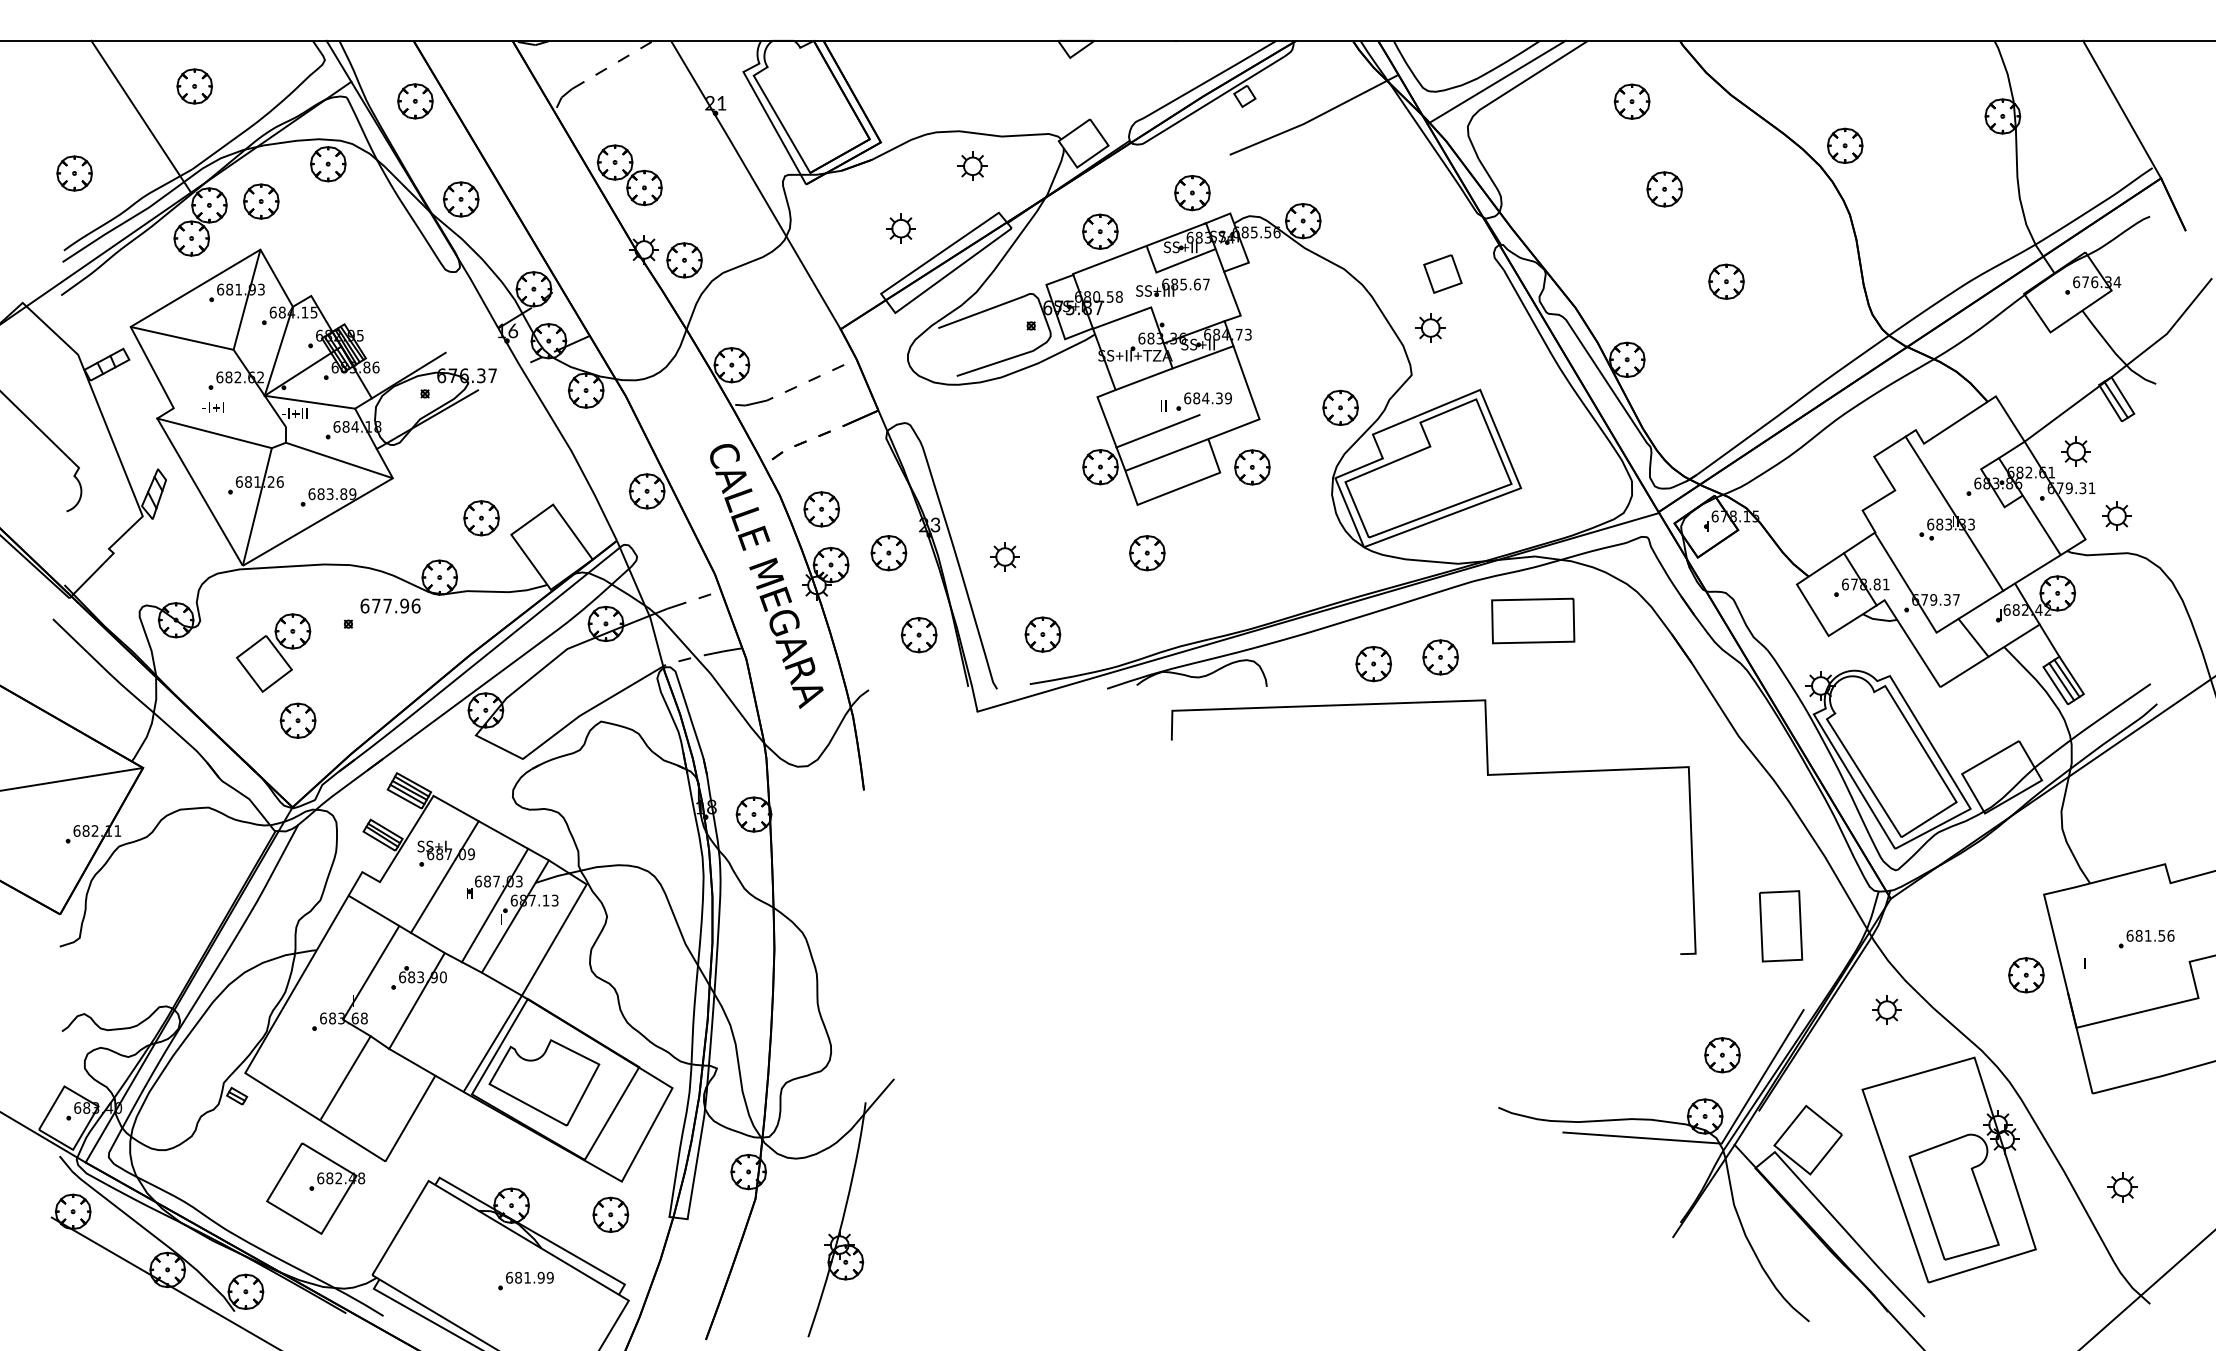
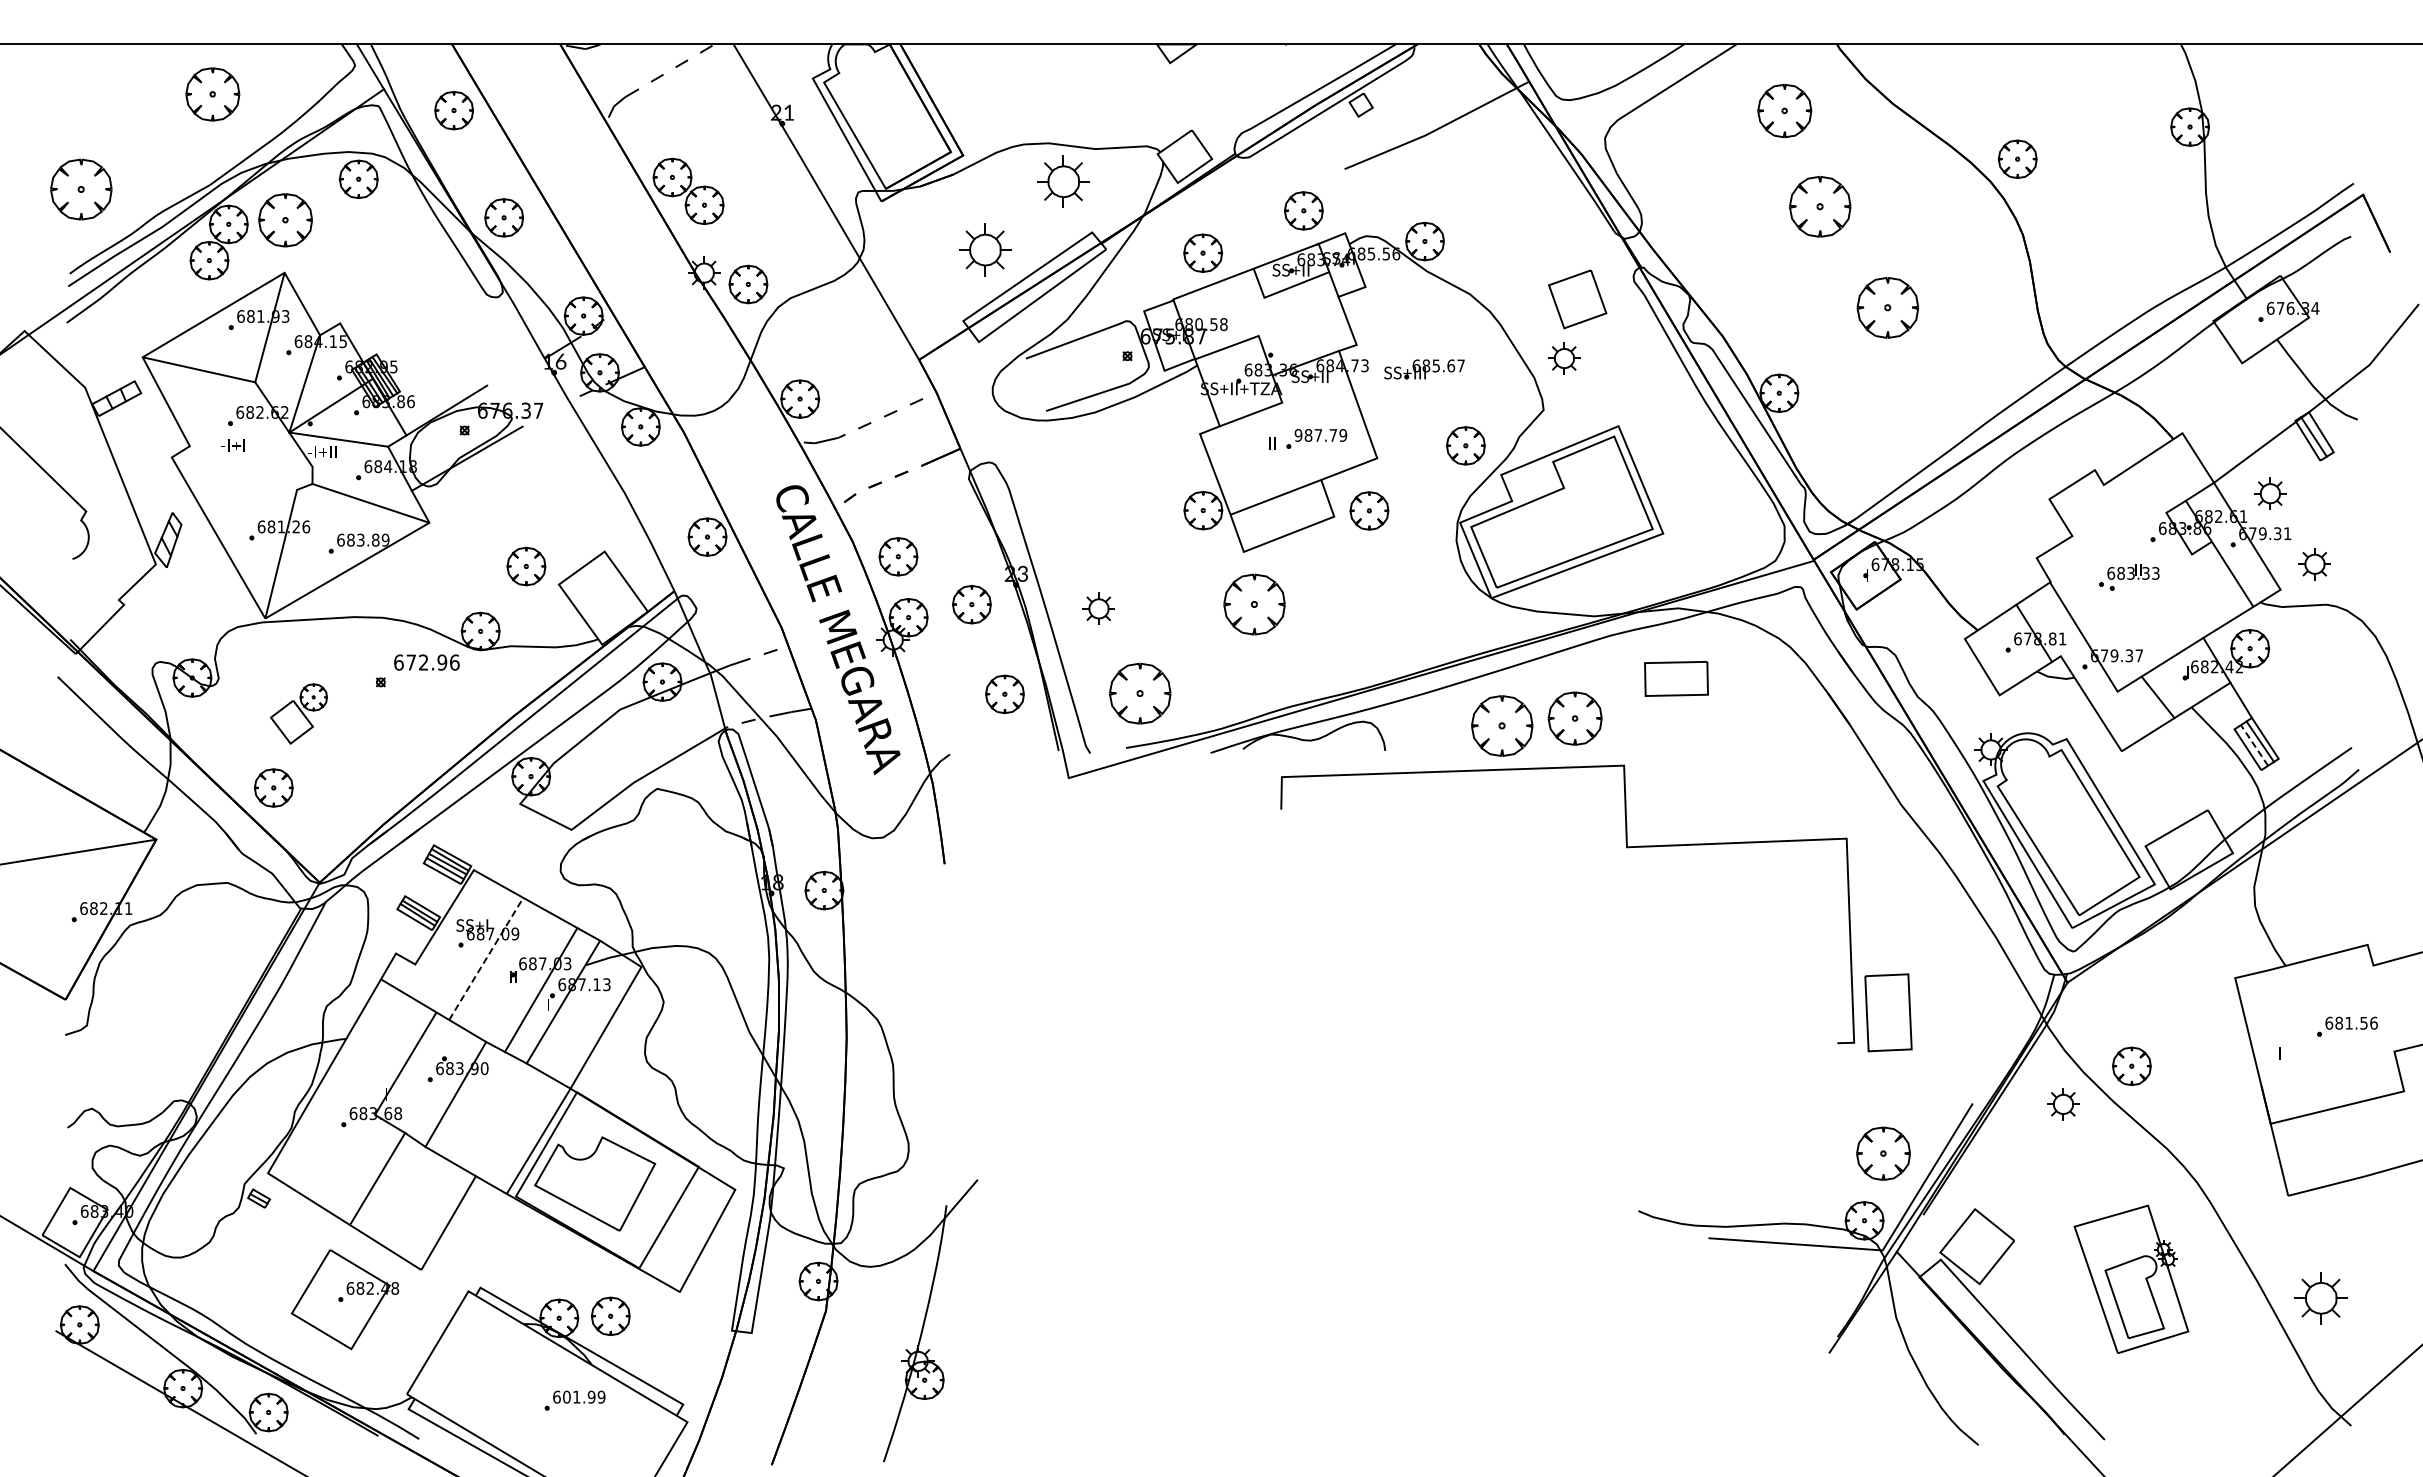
line: (1496, 82) -> (1636, 89), removed
part: (194, 85) -> (212, 93), size x1.4
part: (1631, 101) -> (1784, 110), size x1.4
line: (2122, 109) -> (2320, 119), removed
line: (140, 116) -> (153, 127), removed
part: (972, 166) -> (1063, 181), size x1.6
part: (74, 173) -> (81, 189), size x1.6
part: (1664, 189) -> (1820, 206), size x1.6
part: (261, 200) -> (285, 219), size x1.4
part: (900, 228) -> (984, 249), size x1.6
part: (1442, 274) -> (1577, 299), size x1.4
part: (1726, 281) -> (1887, 307), size x1.6
part: (1172, 287) -> (1424, 369), moved
line: (1203, 357) -> (1315, 390), removed
text: (1203, 398) -> (1315, 435), 684.39 -> 987.79
line: (1157, 431) -> (1265, 471), removed
line: (214, 433) -> (234, 473), removed
line: (1953, 513) -> (2136, 561), removed
part: (1147, 552) -> (1254, 604), size x1.6
text: (387, 606) -> (423, 662), 677.96 -> 672.96
part: (1533, 620) -> (1676, 678), size x0.7
part: (1043, 634) -> (1140, 693), size x1.6
part: (273, 652) -> (298, 713), size x0.7
part: (1440, 657) -> (1575, 718), size x1.4
part: (1373, 663) -> (1501, 725), size x1.6
line: (2061, 681) -> (2254, 745), solid -> dashed
part: (297, 720) -> (273, 787), moved
line: (445, 876) -> (486, 958), solid -> dashed
part: (1780, 926) -> (1888, 1012), moved
part: (2026, 974) -> (2131, 1065), moved
part: (1722, 1054) -> (1883, 1153), size x1.4
part: (1949, 1170) -> (2131, 1279), size x0.6
part: (2122, 1187) -> (2320, 1298), size x1.6
part: (610, 1214) -> (610, 1316), moved
text: (518, 1278) -> (566, 1397), 681.99 -> 601.99

